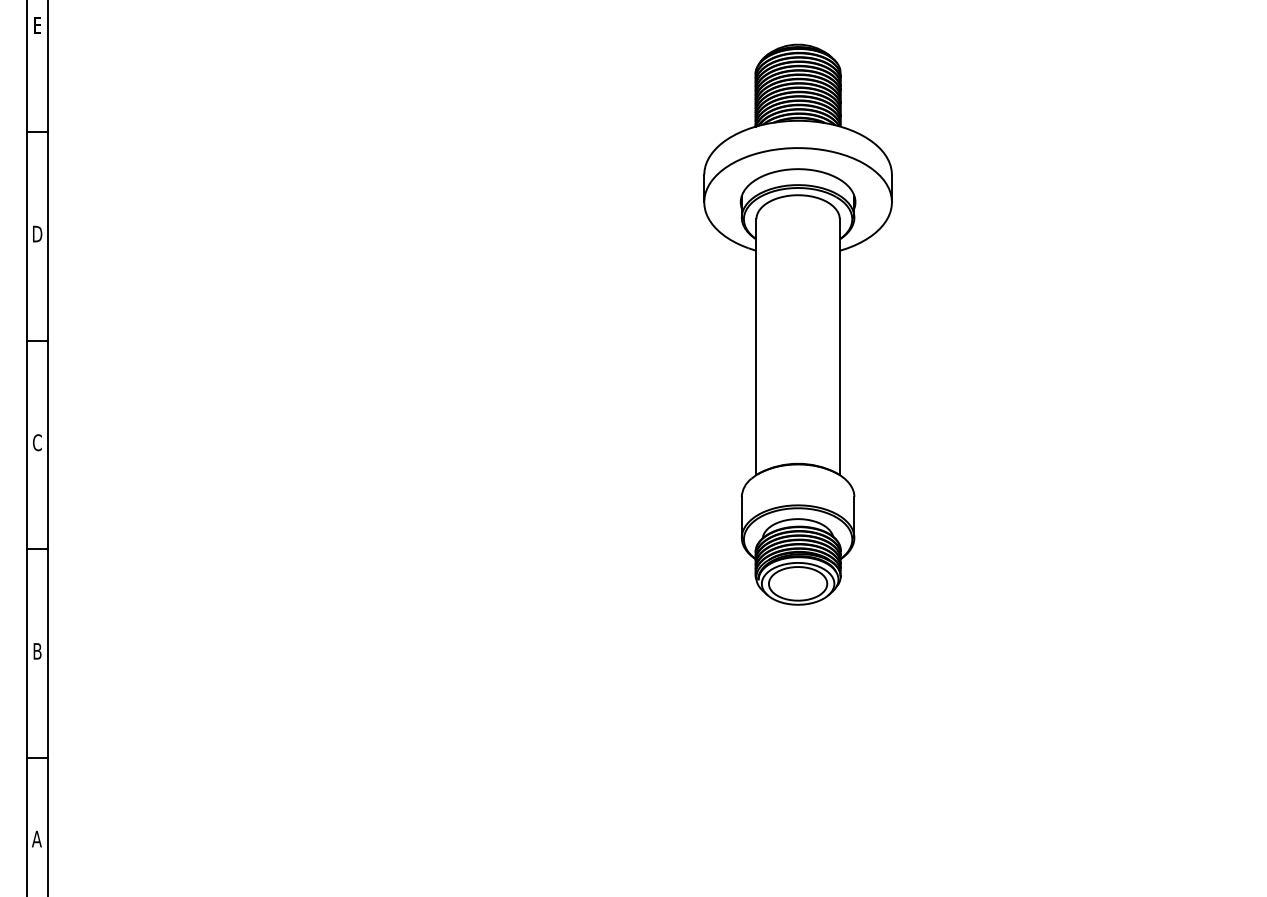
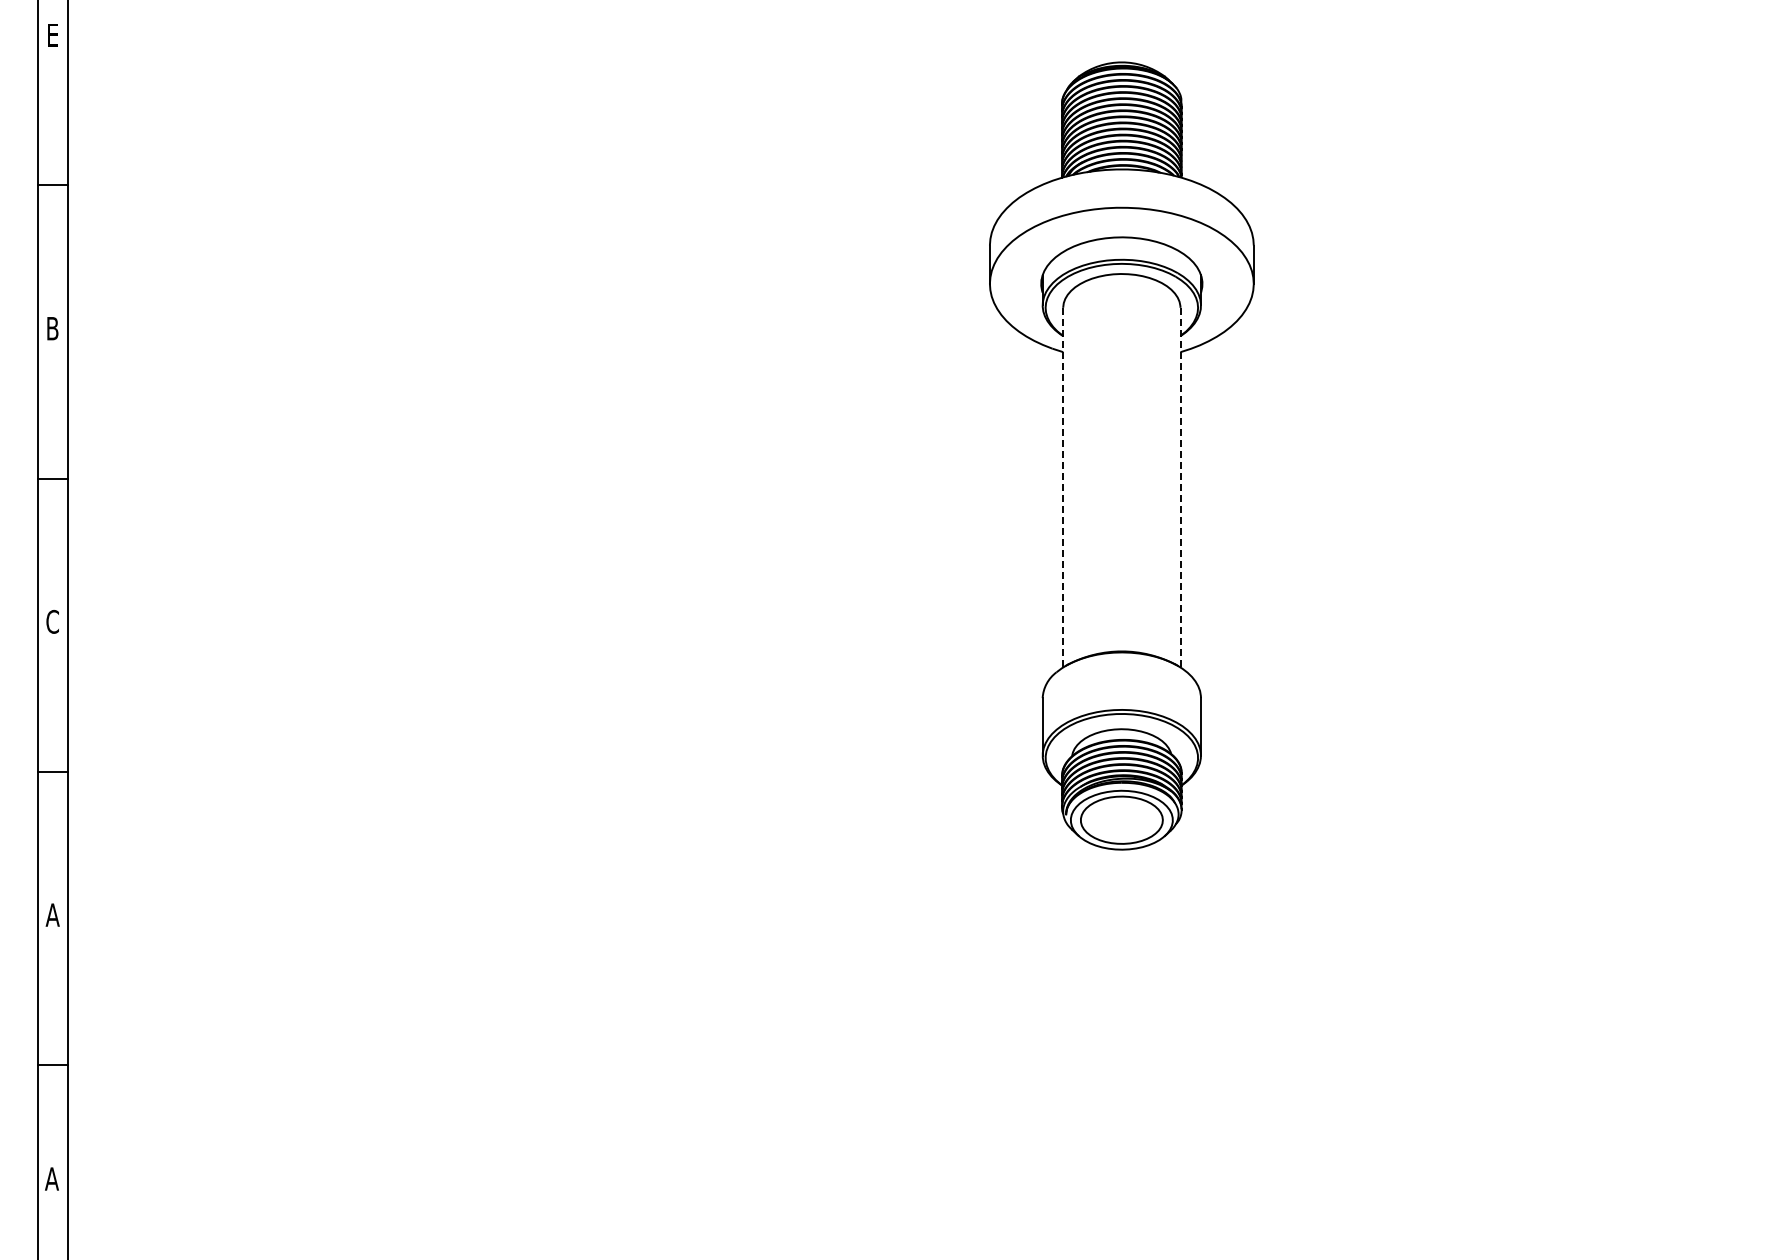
text: (37, 233) -> (52, 328), D -> B
line: (756, 347) -> (1063, 487), solid -> dashed
line: (839, 347) -> (1180, 487), solid -> dashed
text: (37, 650) -> (52, 914), B -> A

